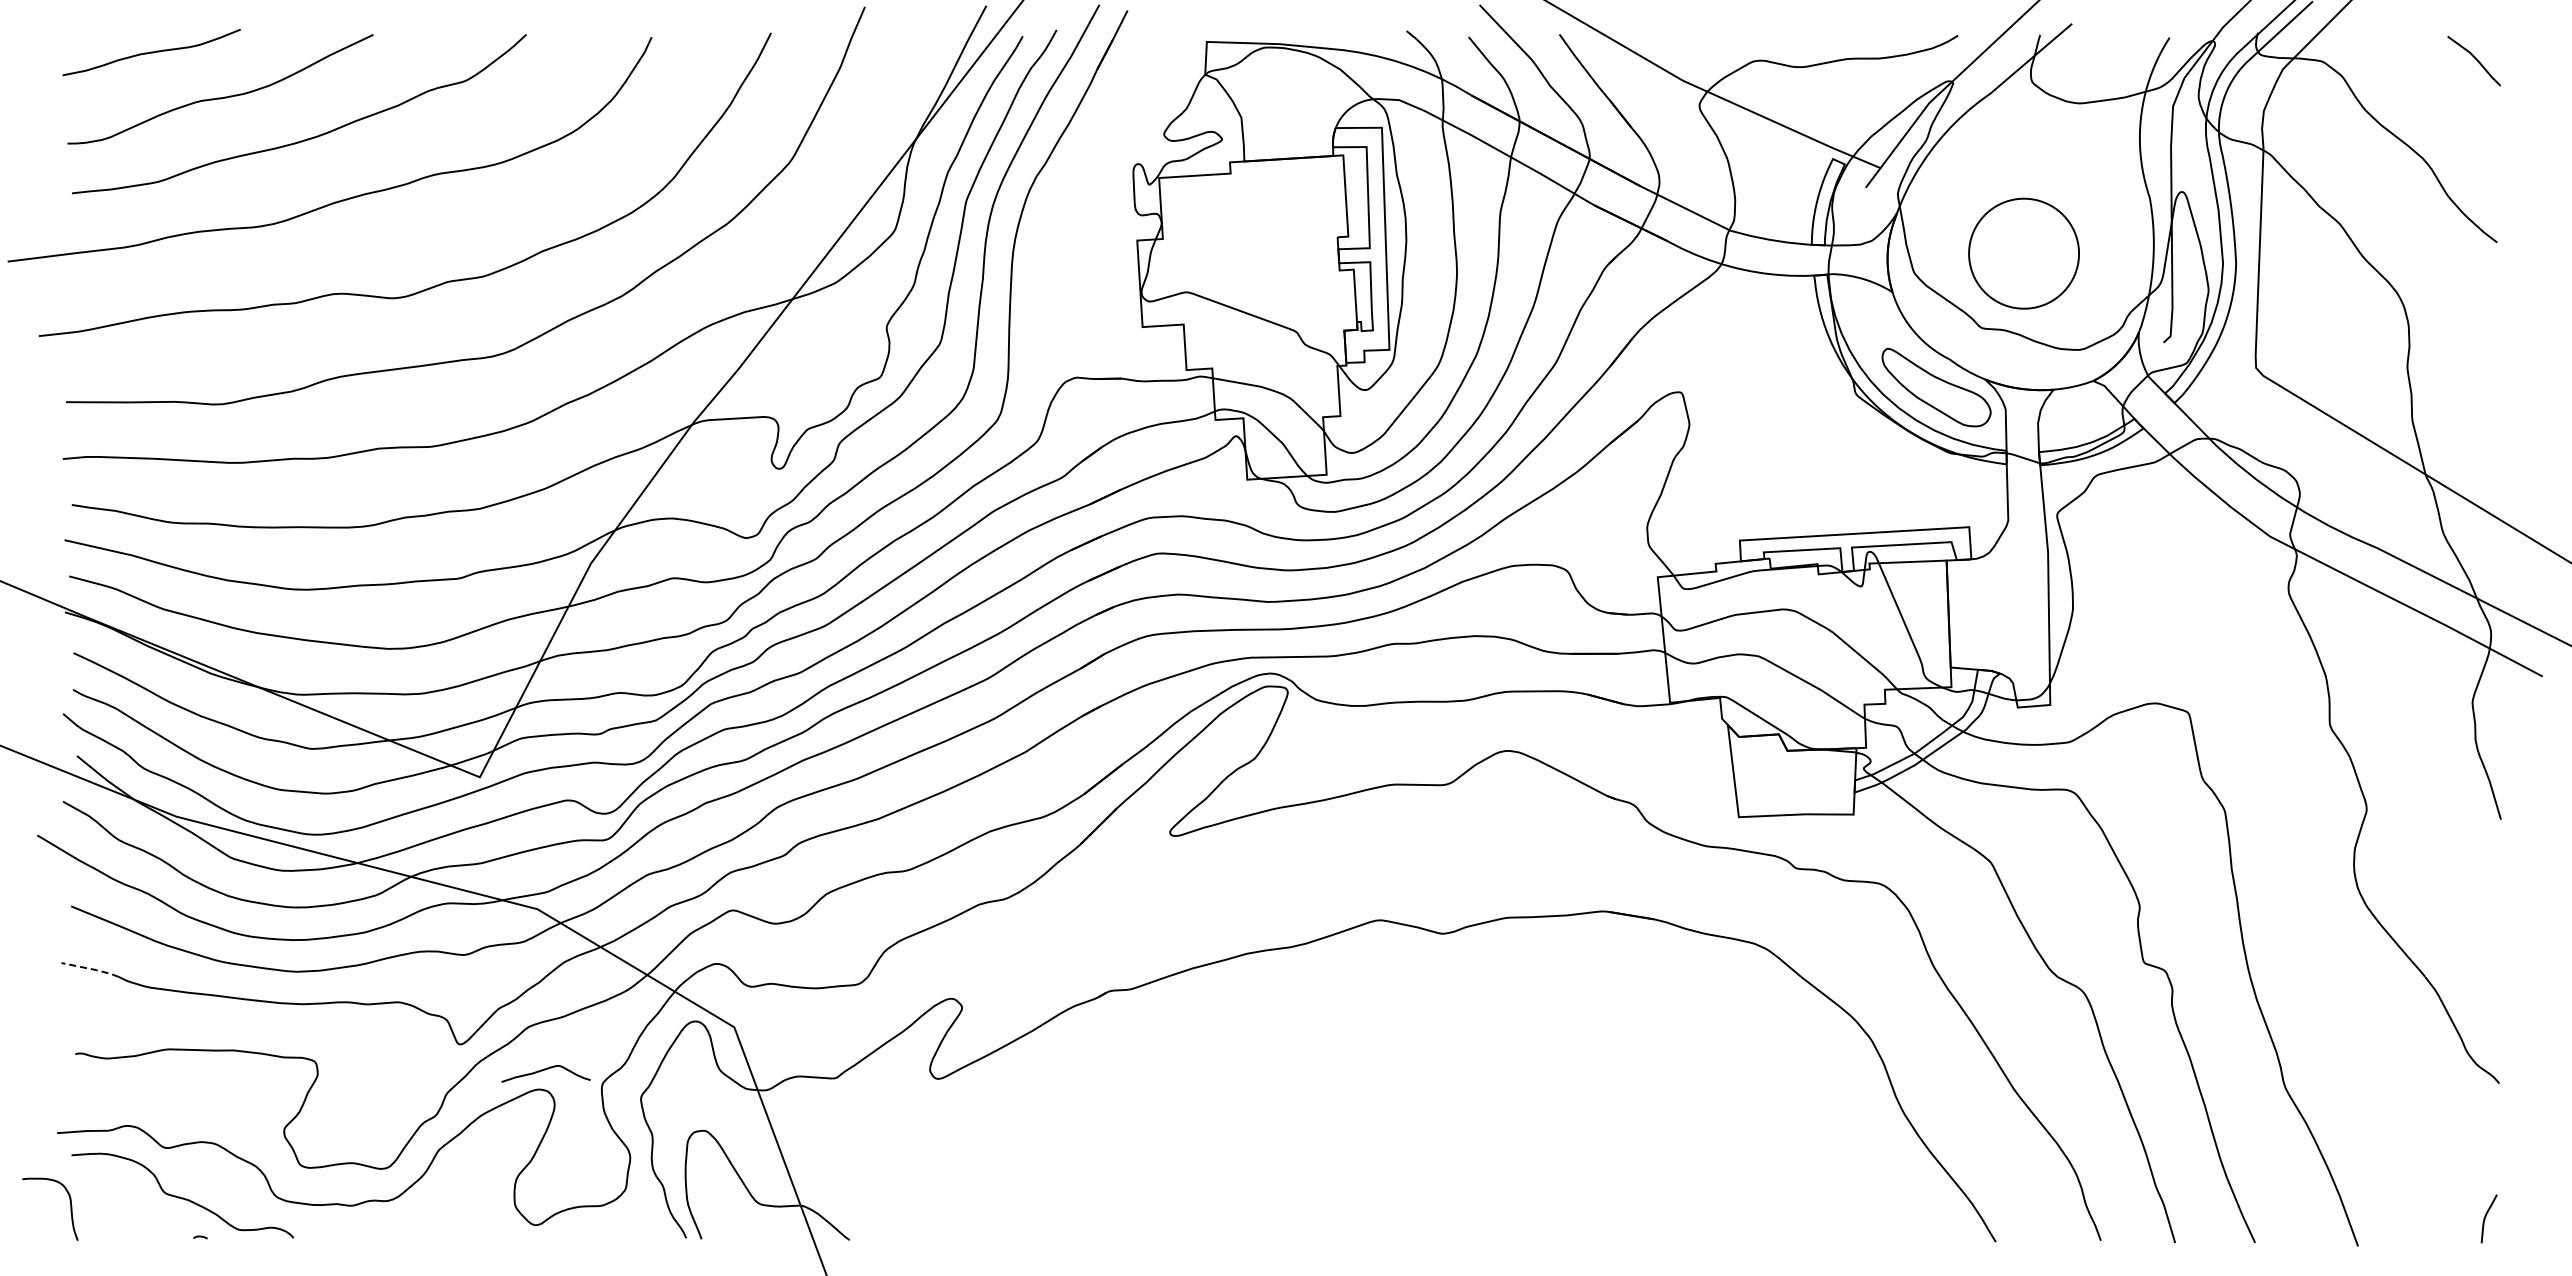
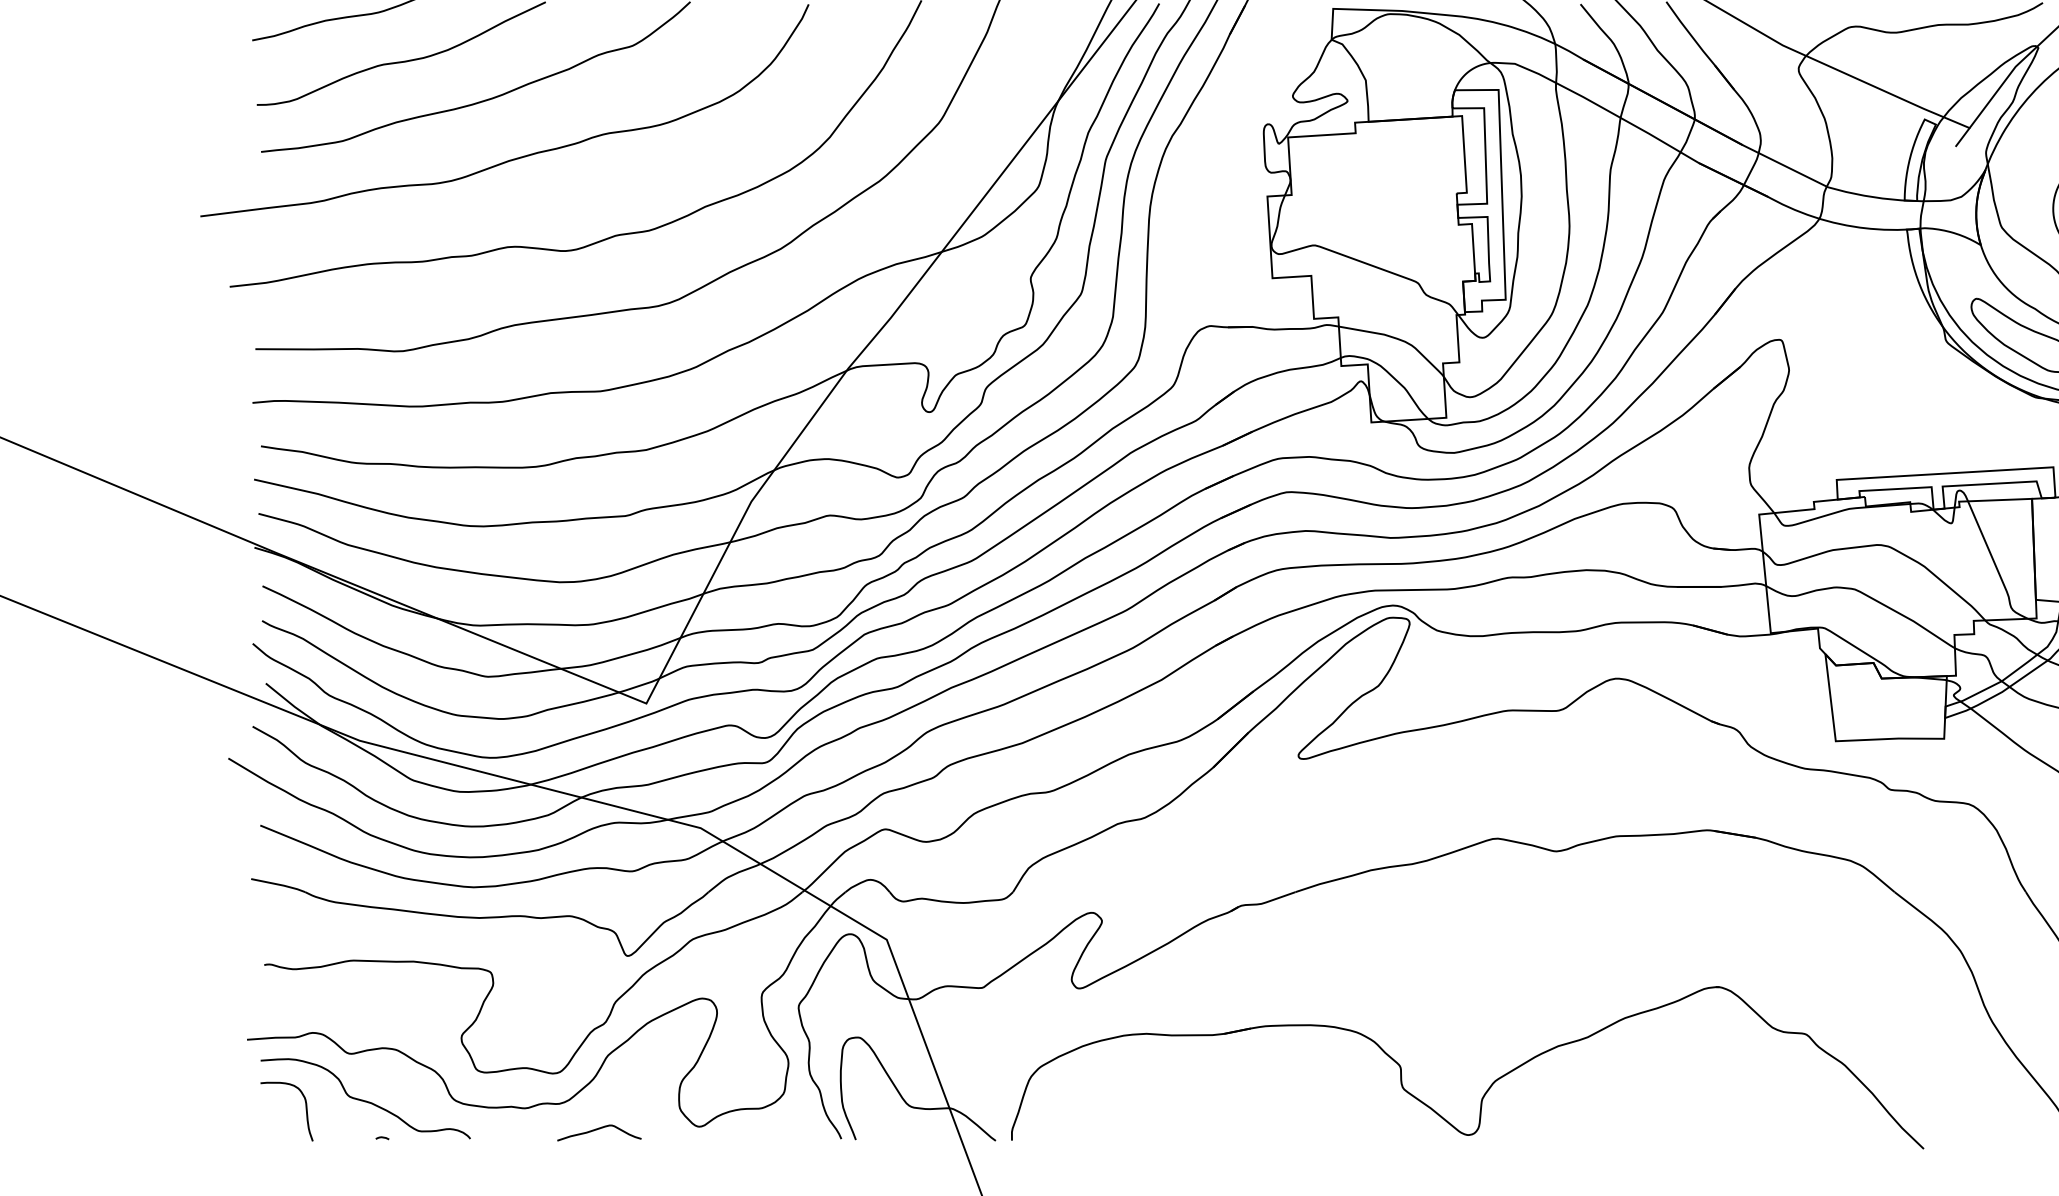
line: (91, 969) -> (279, 885), dashed -> solid
curve: (545, 1070) -> (598, 1129), moved
part: (1374, 1179) -> (1491, 1083), added
curve: (70, 1208) -> (305, 1110), moved

